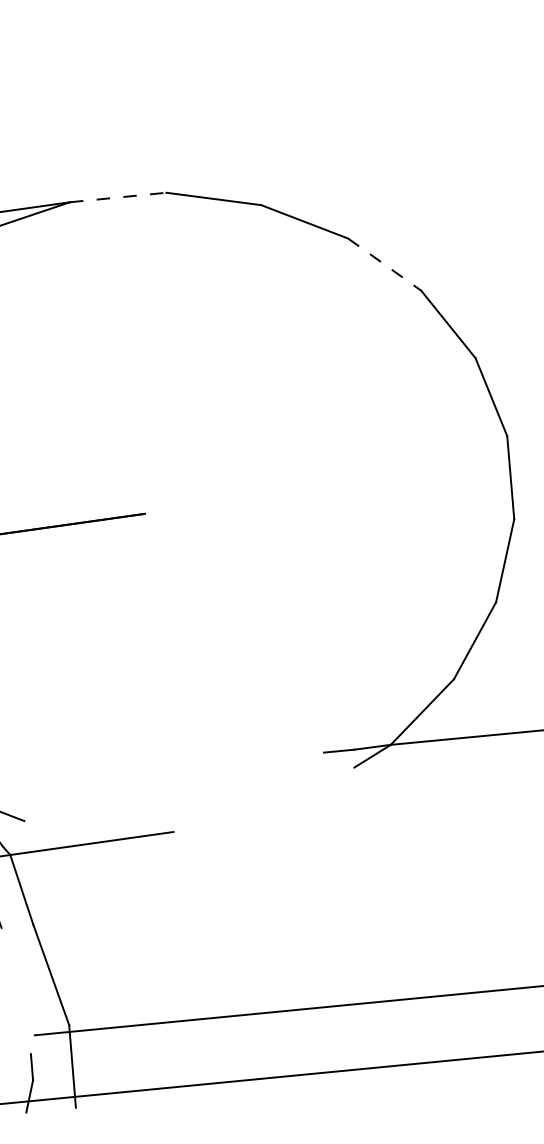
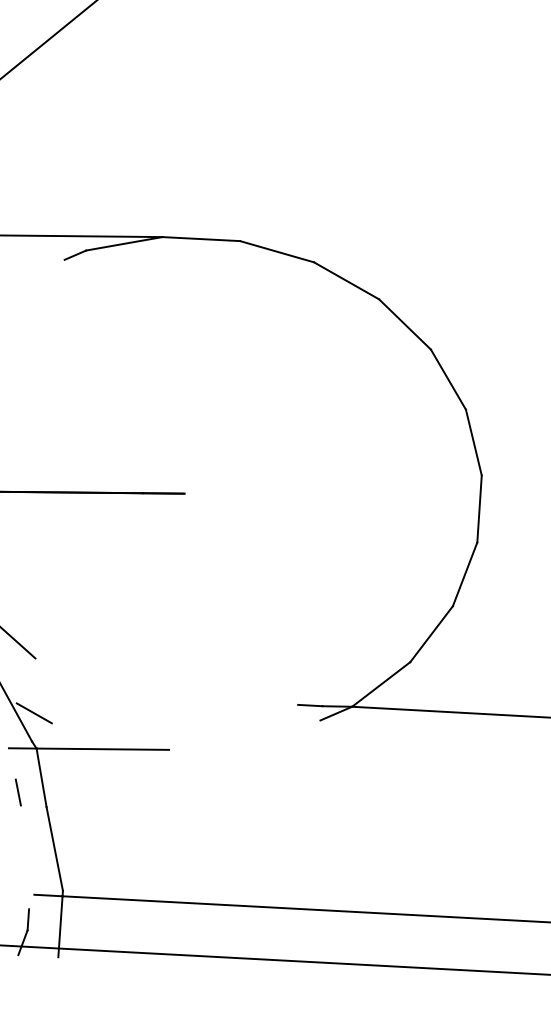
line: (118, 197) -> (201, 239), dashed -> solid
line: (385, 264) -> (405, 324), dashed -> solid

